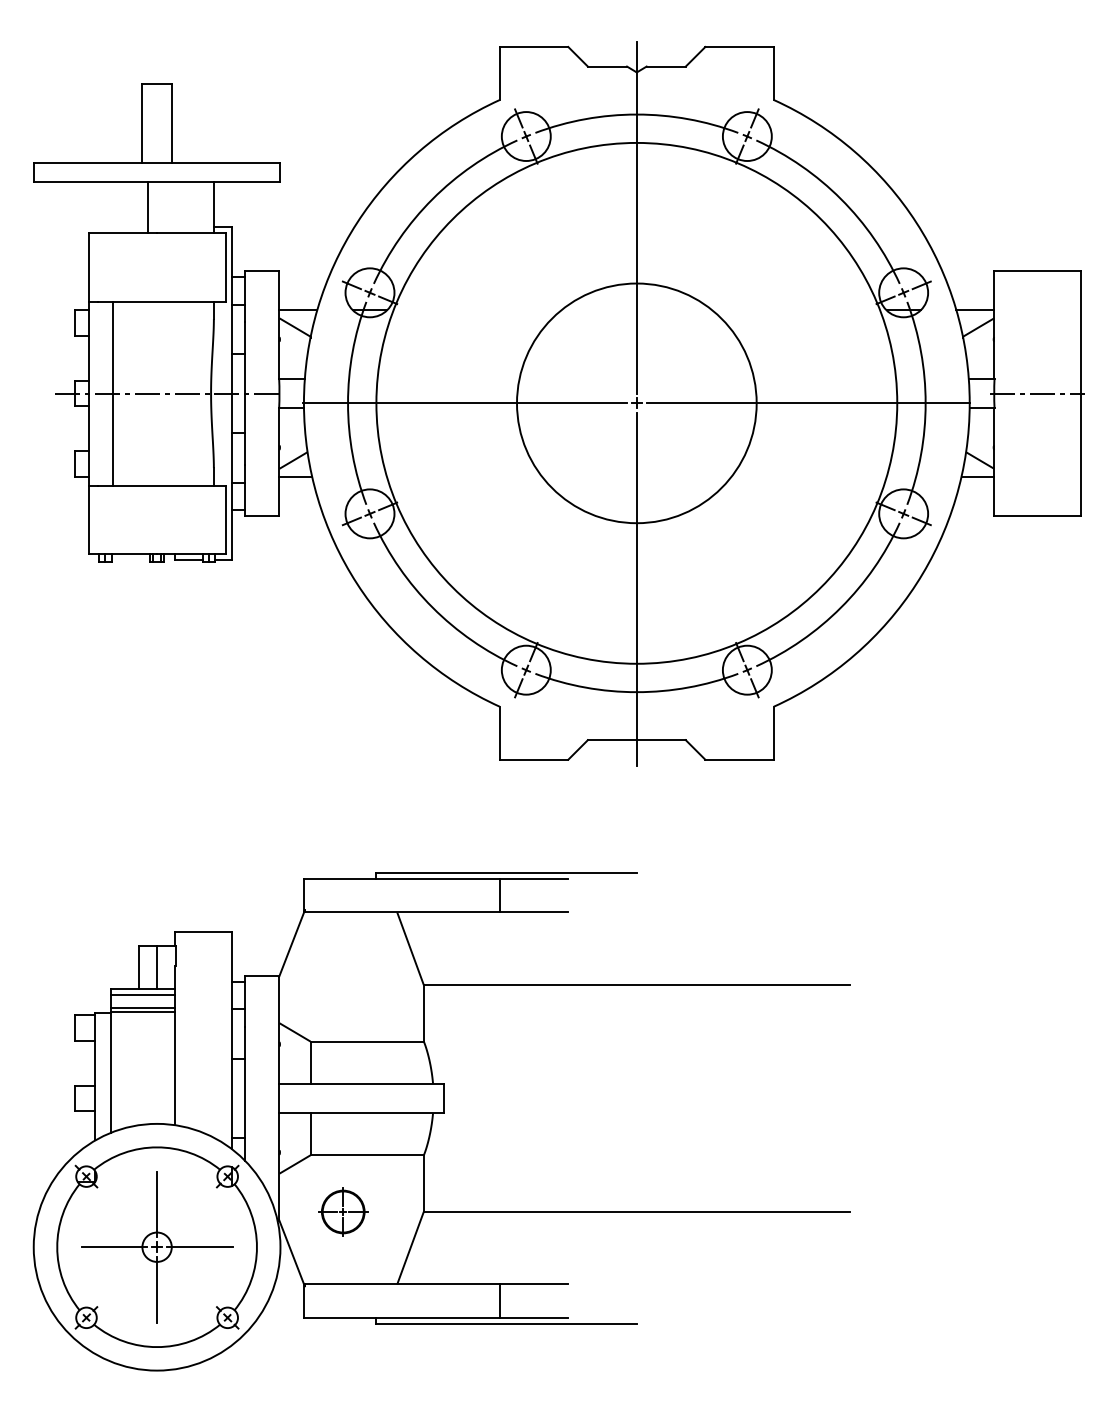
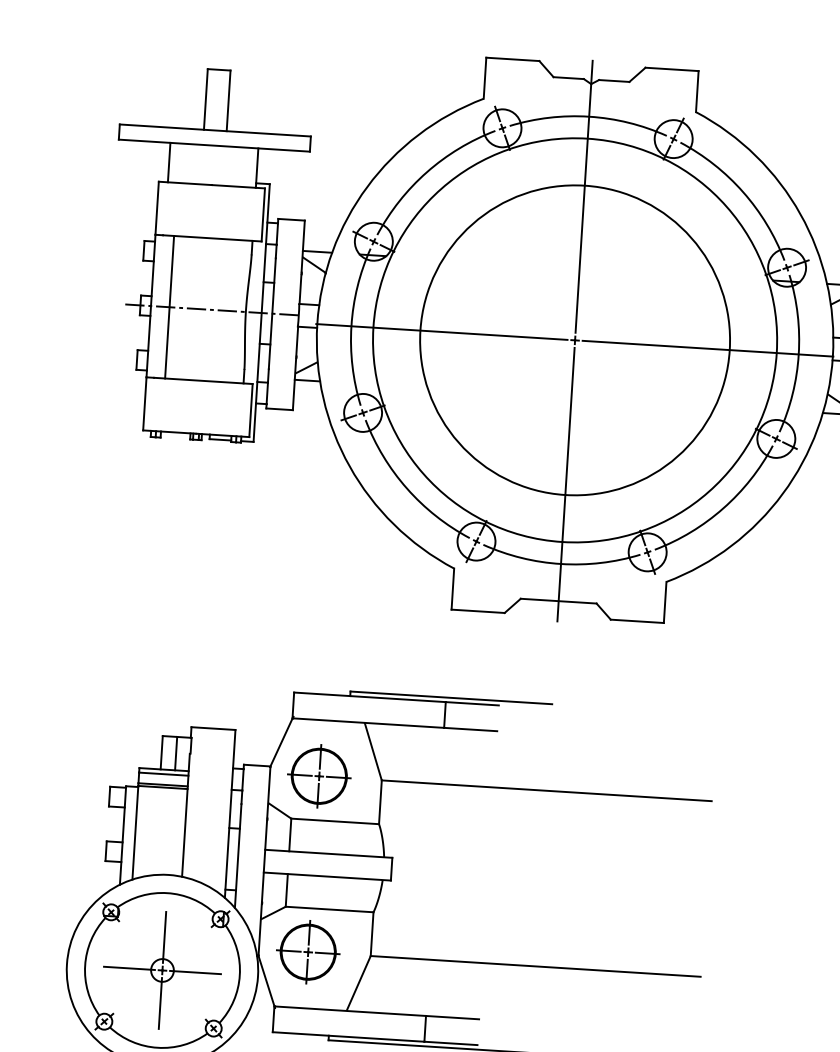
line: (148, 207) -> (169, 162), moved
circle: (636, 403) -> (574, 340), size x1.67
part: (343, 984) -> (319, 776), added
part: (343, 1211) -> (308, 951), size x1.67

